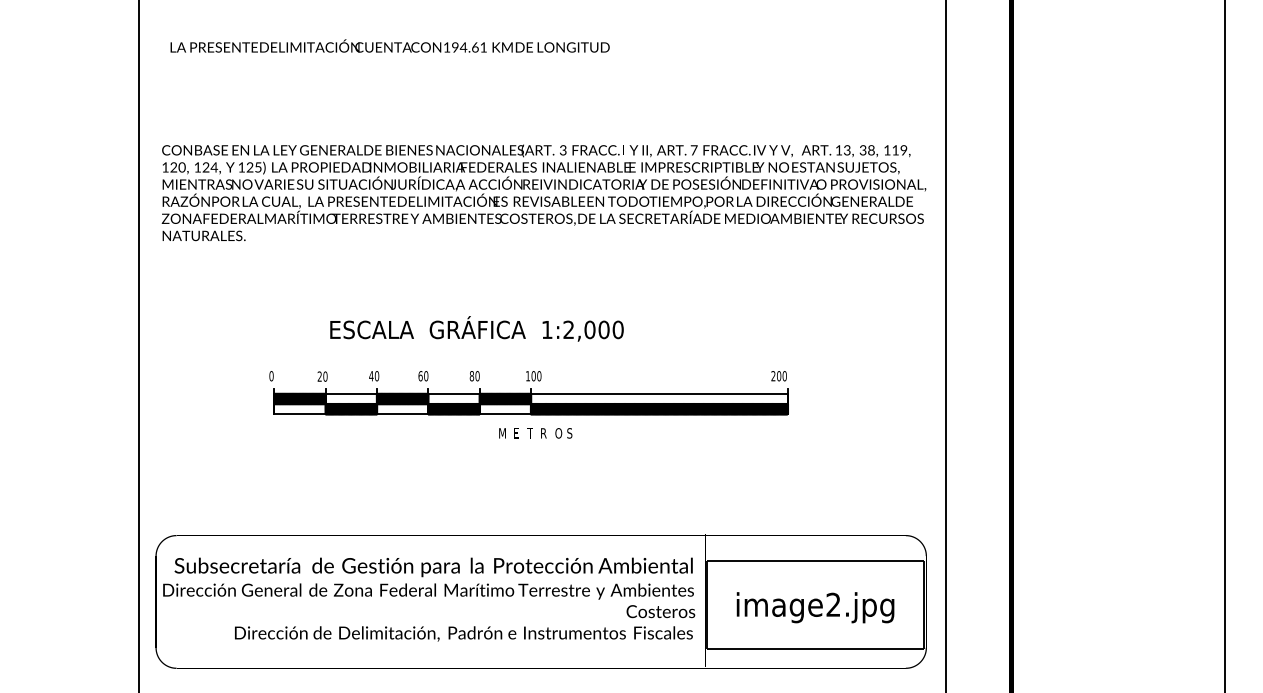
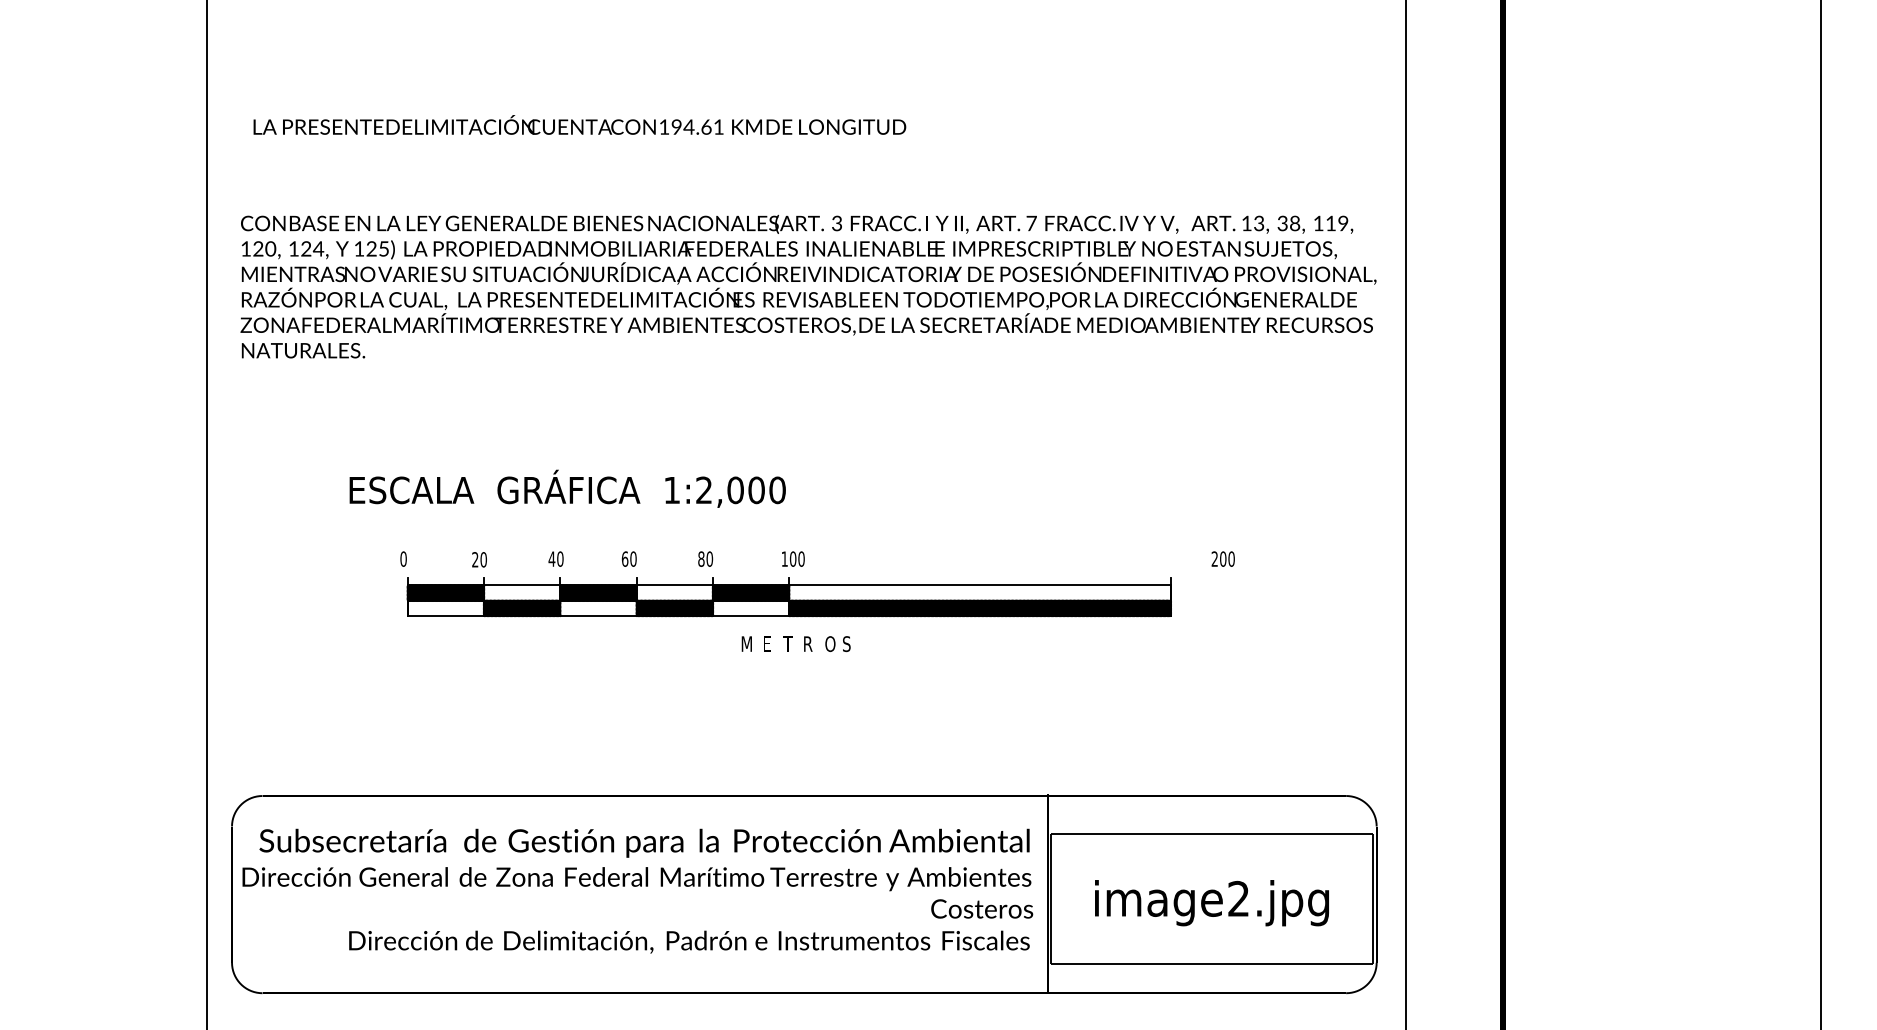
text: (389, 45) -> (578, 124), moved
text: (476, 328) -> (567, 488), moved
text: (778, 376) -> (1222, 559), moved

